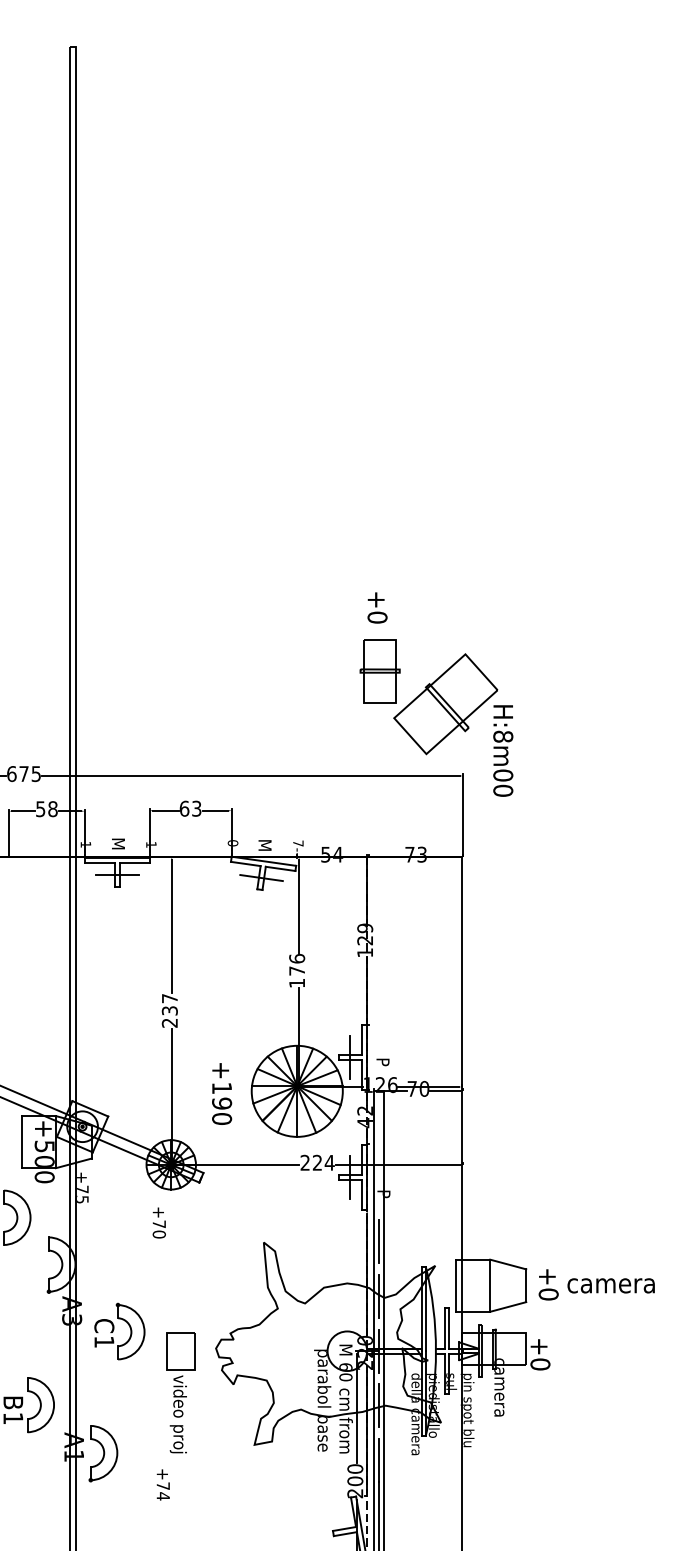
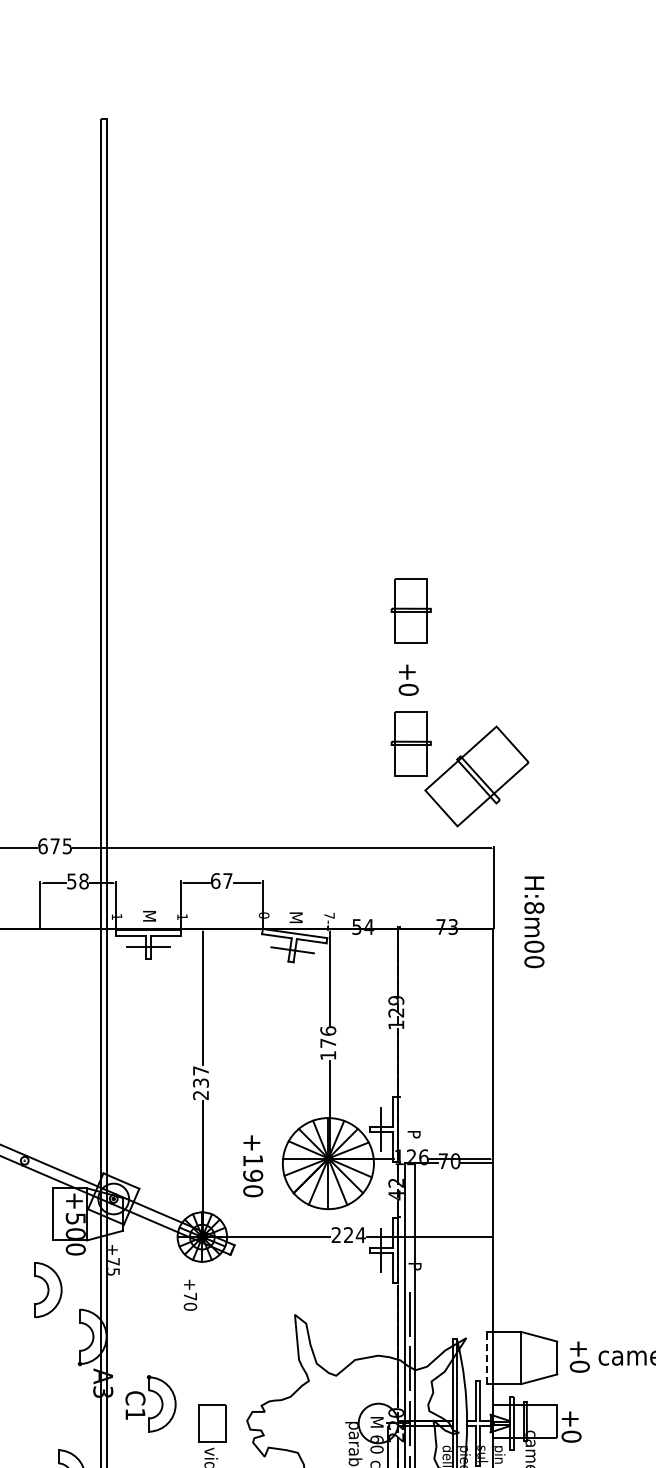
part: (379, 538) -> (410, 610), added
text: (503, 750) -> (534, 921), moved
text: (196, 808) -> (227, 880), 63 -> 67
line: (456, 1285) -> (487, 1357), solid -> dashed

